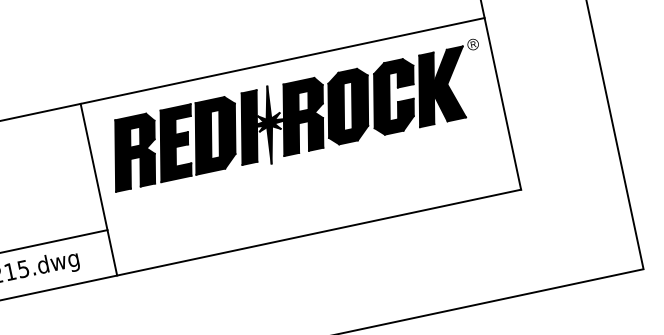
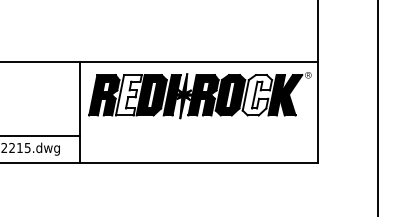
fill: (394, 97) -> (257, 95), removed
fill: (175, 143) -> (128, 95), removed

